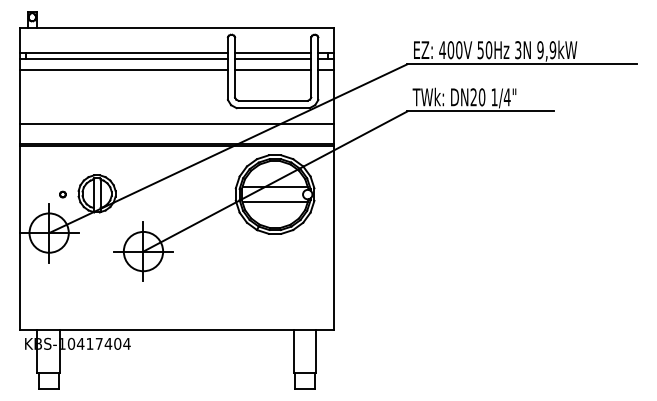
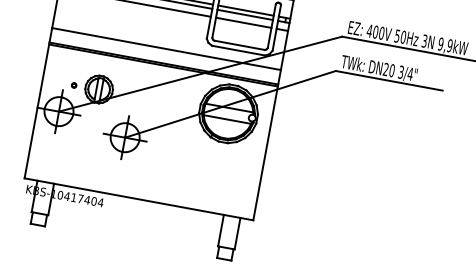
text: (494, 97) -> (401, 72), 1/4" -> 3/4"

